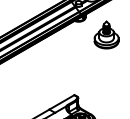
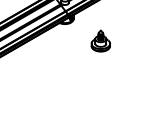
part: (106, 34) -> (100, 40), size x0.6

